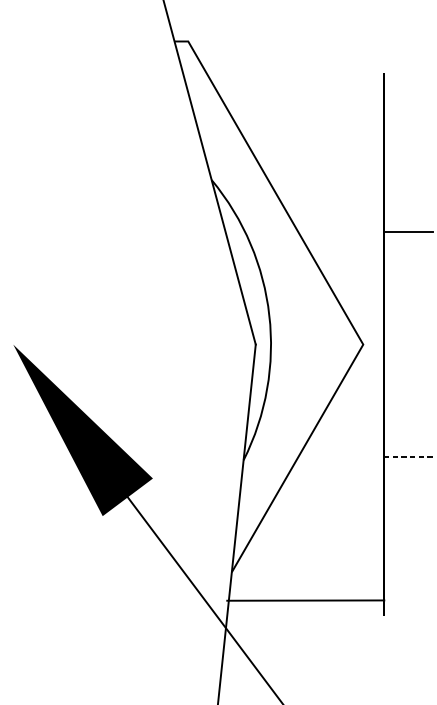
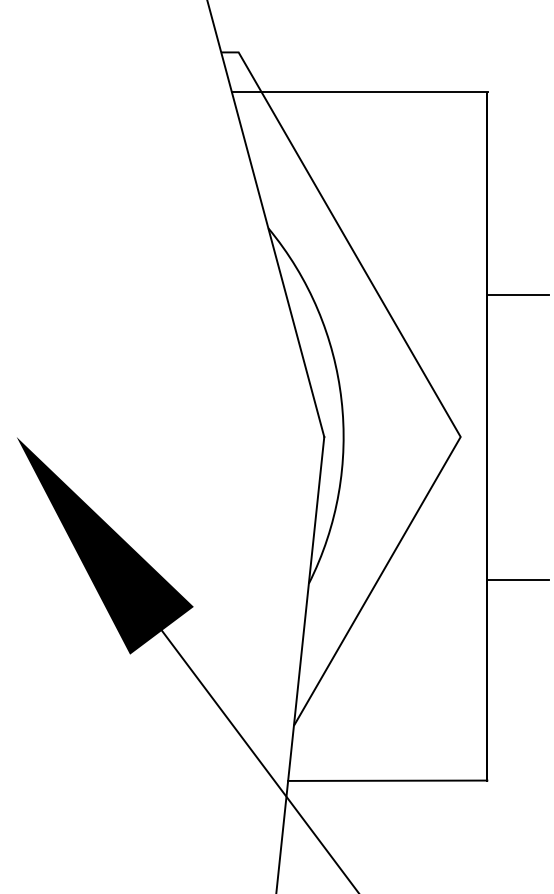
line: (283, 73) -> (359, 92), added
line: (408, 456) -> (518, 579), dashed -> solid
line: (305, 600) -> (387, 780), moved

